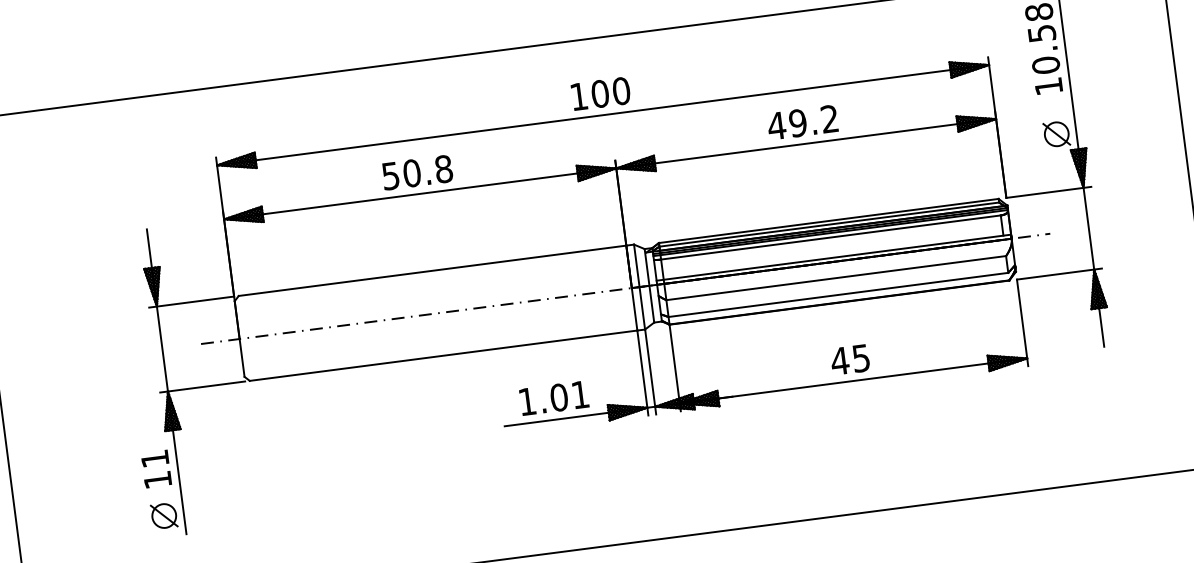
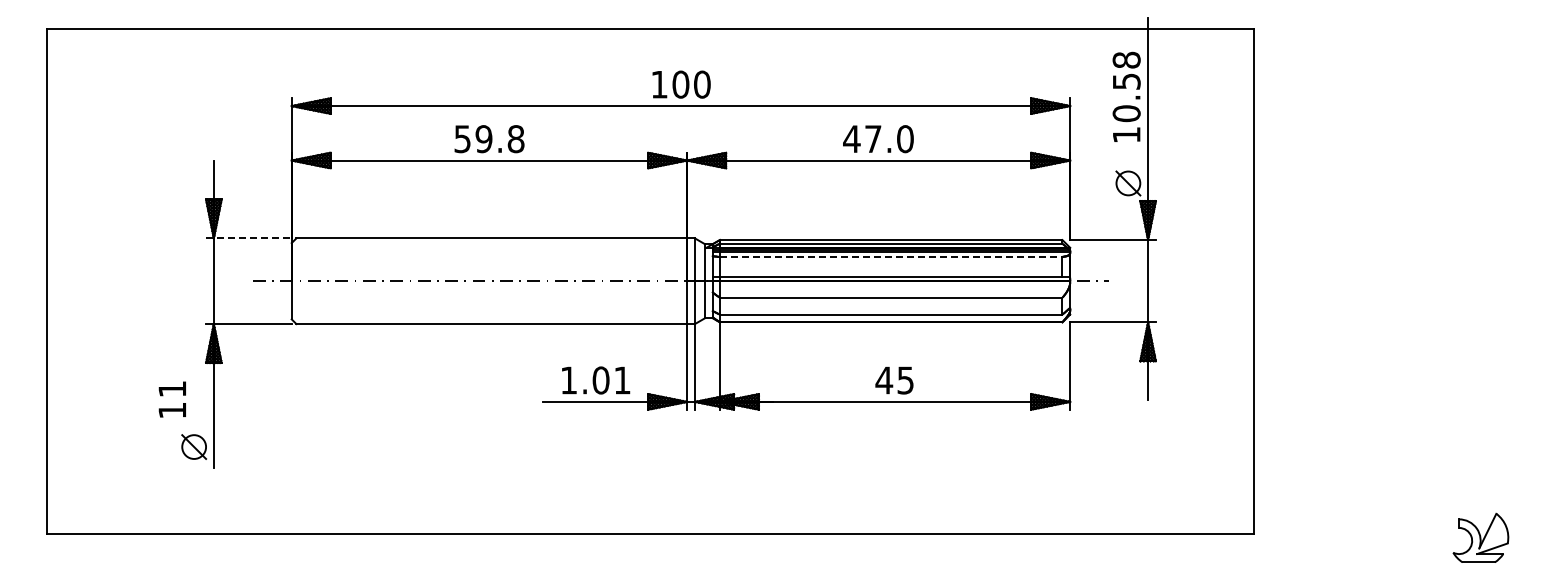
text: (813, 121) -> (888, 139), 49.2 -> 47.0
text: (411, 173) -> (483, 139), 50.8 -> 59.8
line: (831, 237) -> (891, 256), solid -> dashed
line: (191, 302) -> (248, 238), solid -> dashed
text: (155, 469) -> (171, 399), moved

